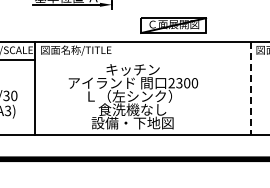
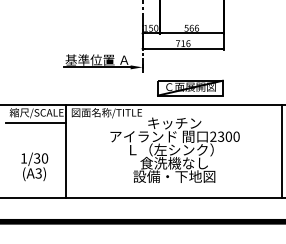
part: (173, 24) -> (190, 87), moved
line: (250, 88) -> (281, 151), dashed -> solid
text: (132, 95) -> (174, 149), moved

